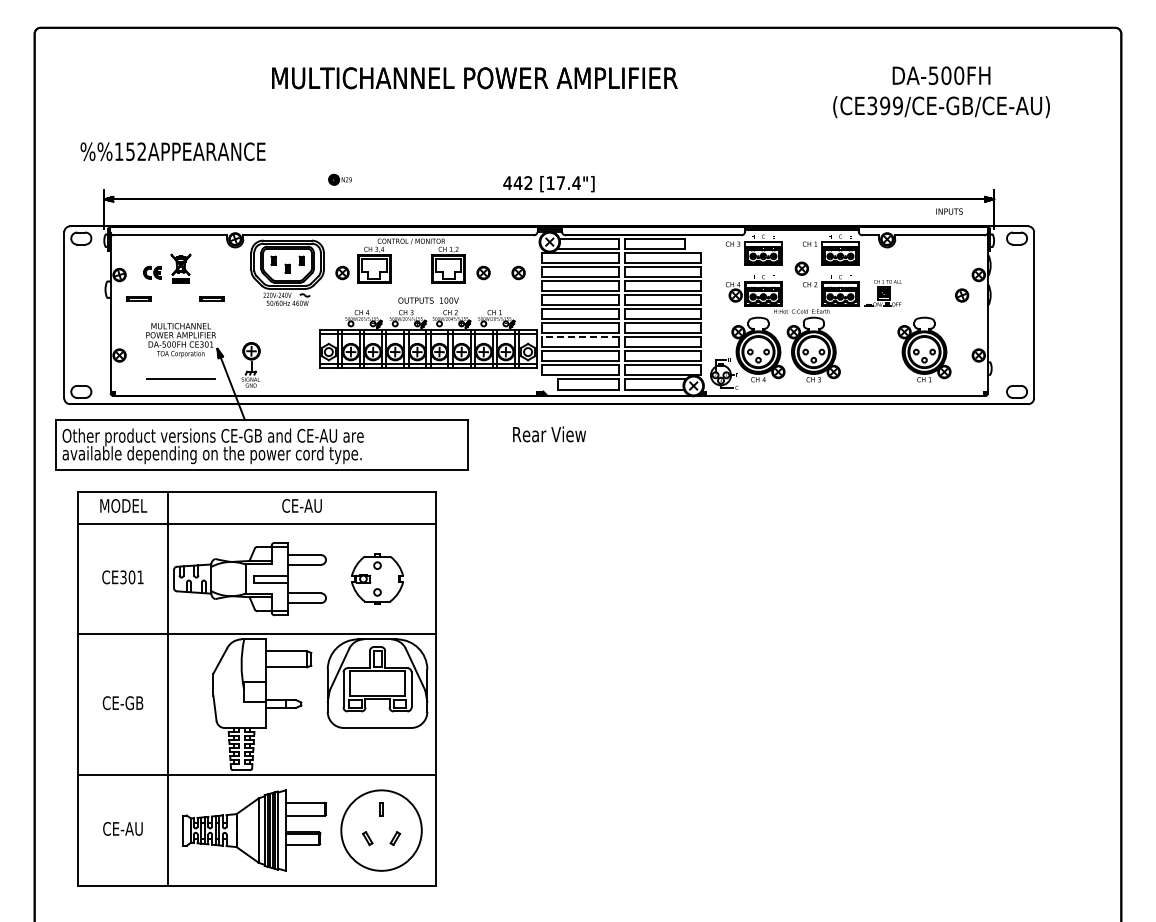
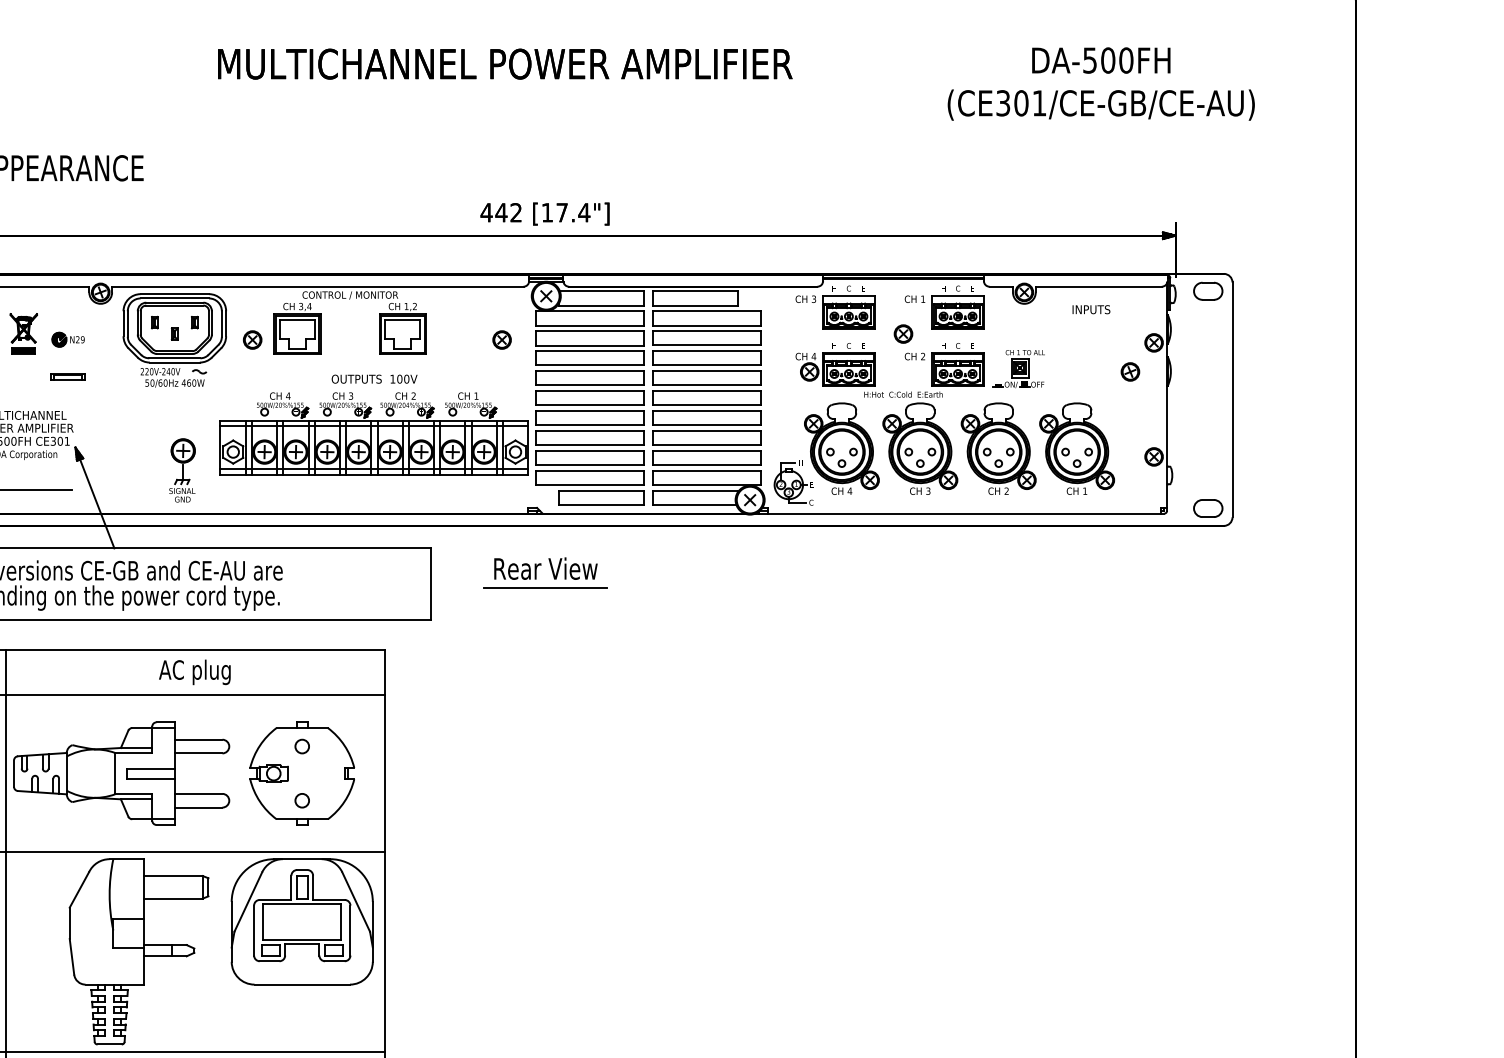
text: (474, 78) -> (504, 64), moved
text: (891, 105) -> (1030, 102), (CE399/CE-GB/CE-AU) -> (CE301/CE-GB/CE-AU)
part: (339, 179) -> (67, 339), moved
text: (949, 211) -> (1091, 309), moved
part: (483, 272) -> (452, 339), removed
line: (580, 337) -> (589, 431), dashed -> solid
part: (869, 349) -> (999, 448), added
part: (250, 364) -> (181, 469), moved
line: (548, 448) -> (544, 588), added
text: (301, 507) -> (194, 672), CE-AU -> AC plug
part: (377, 578) -> (302, 772), size x1.43

